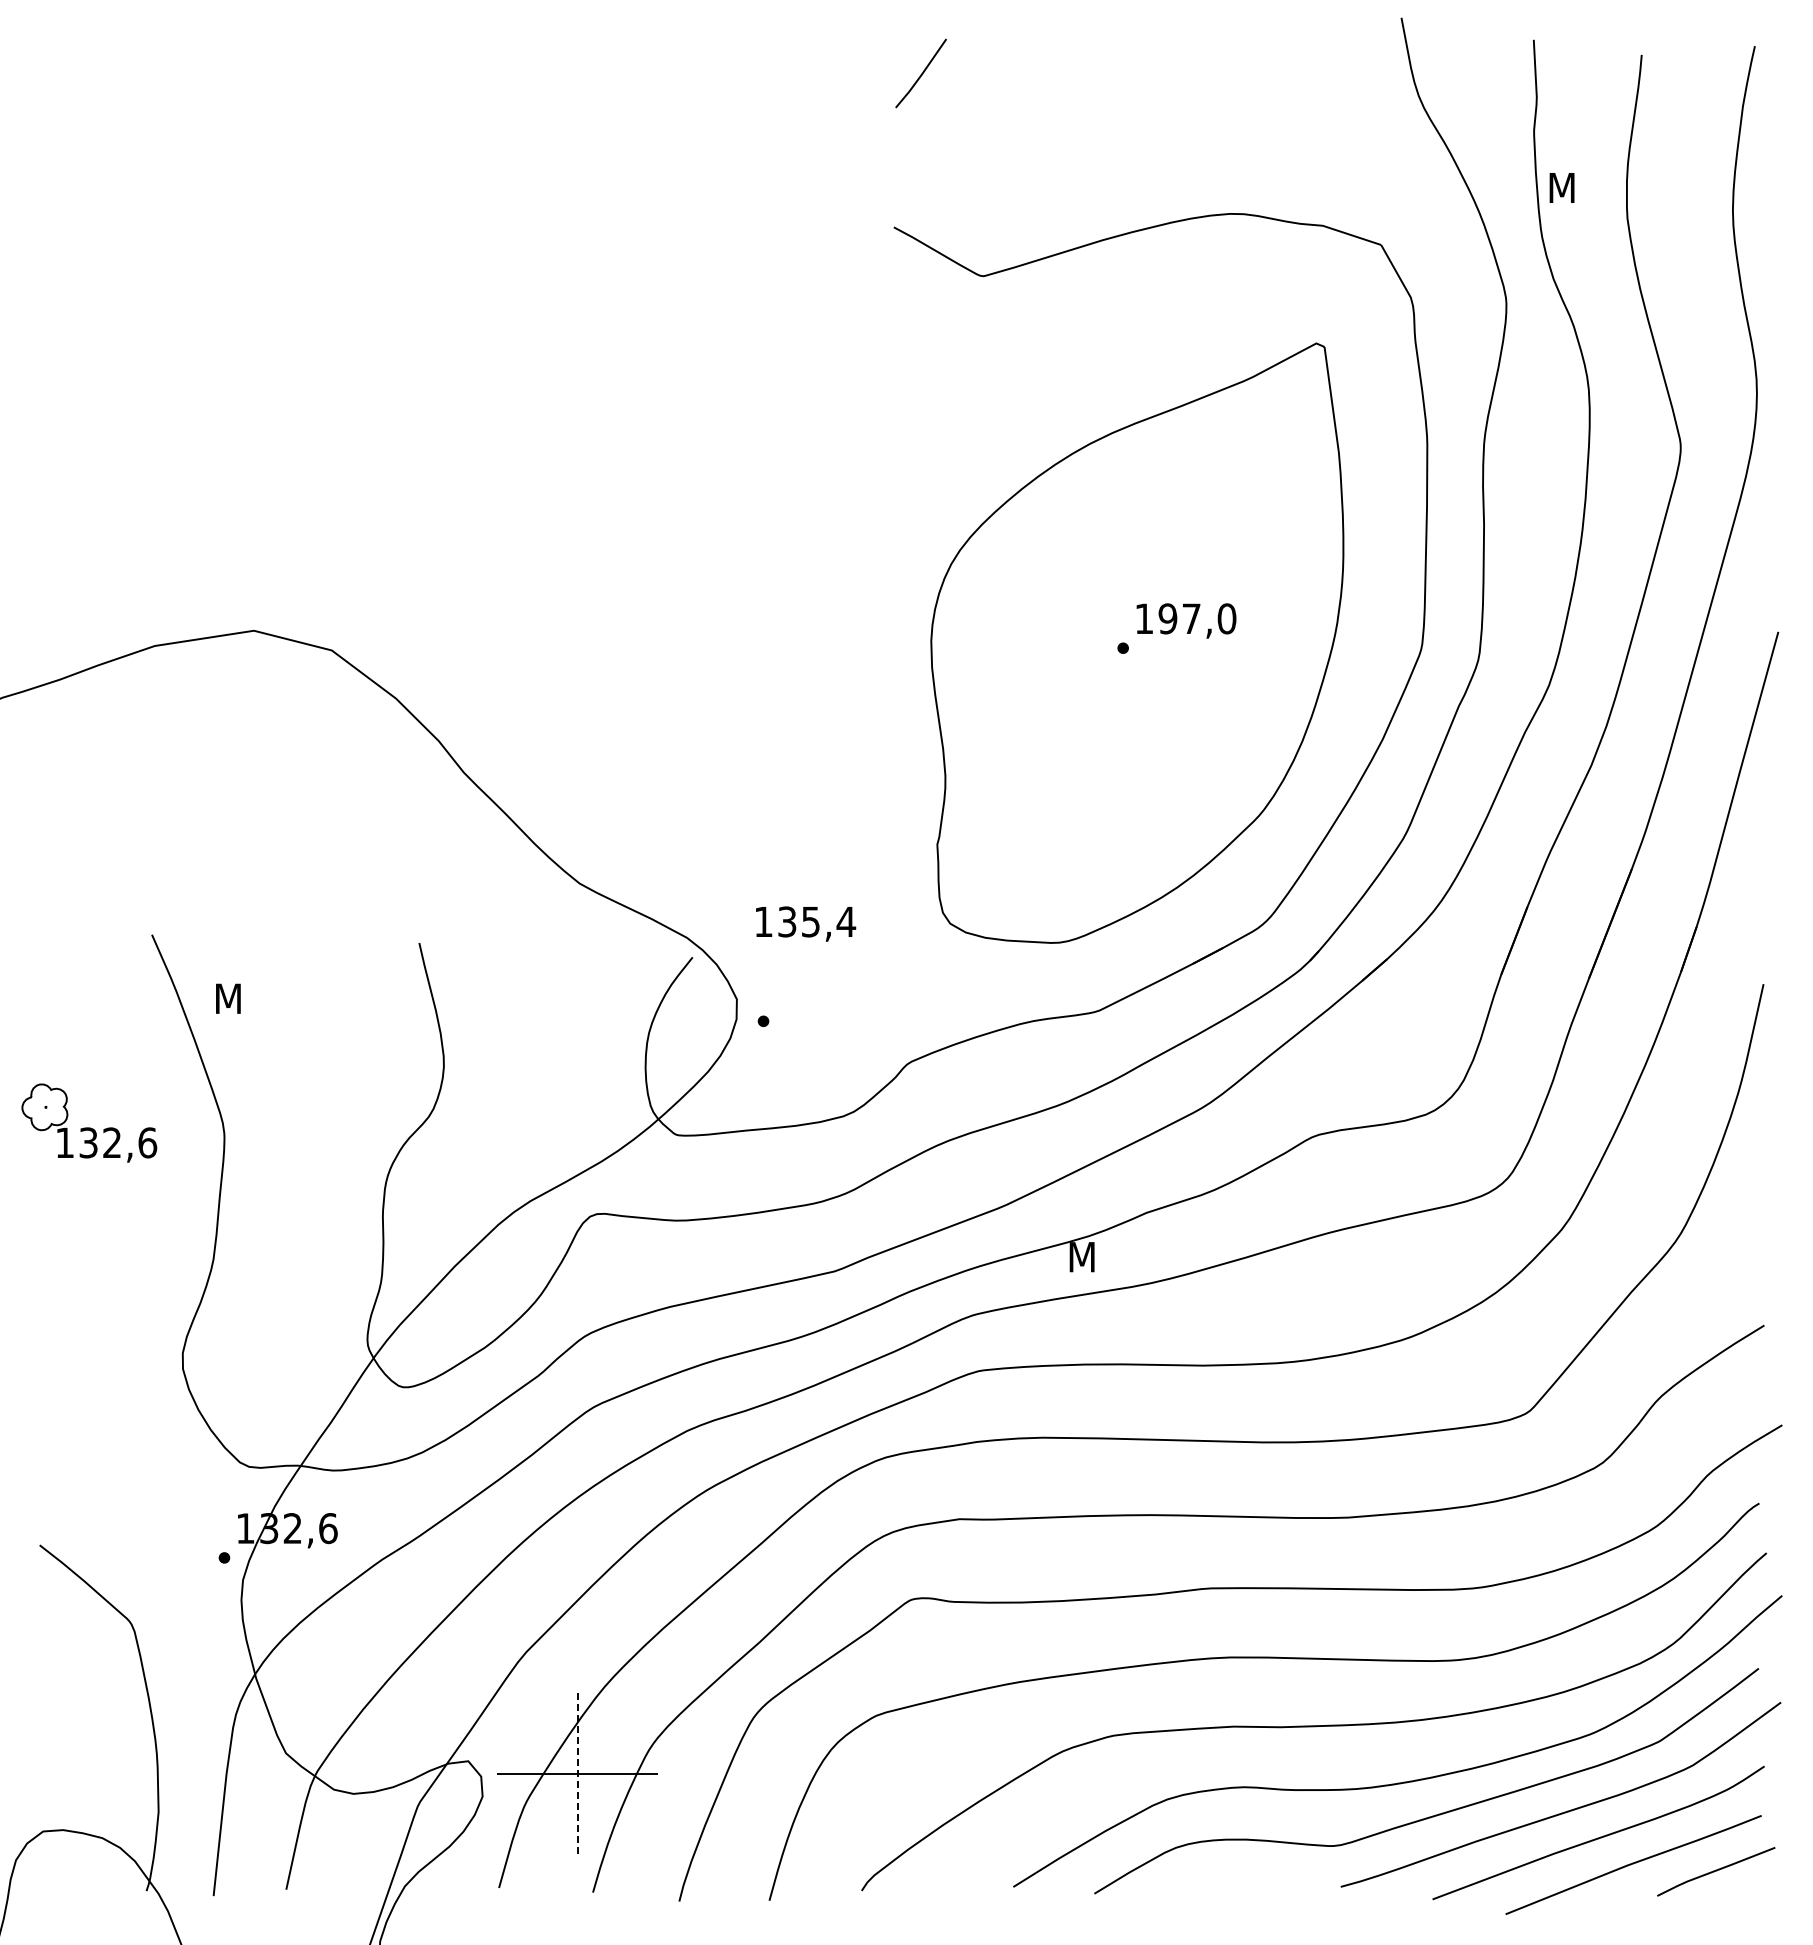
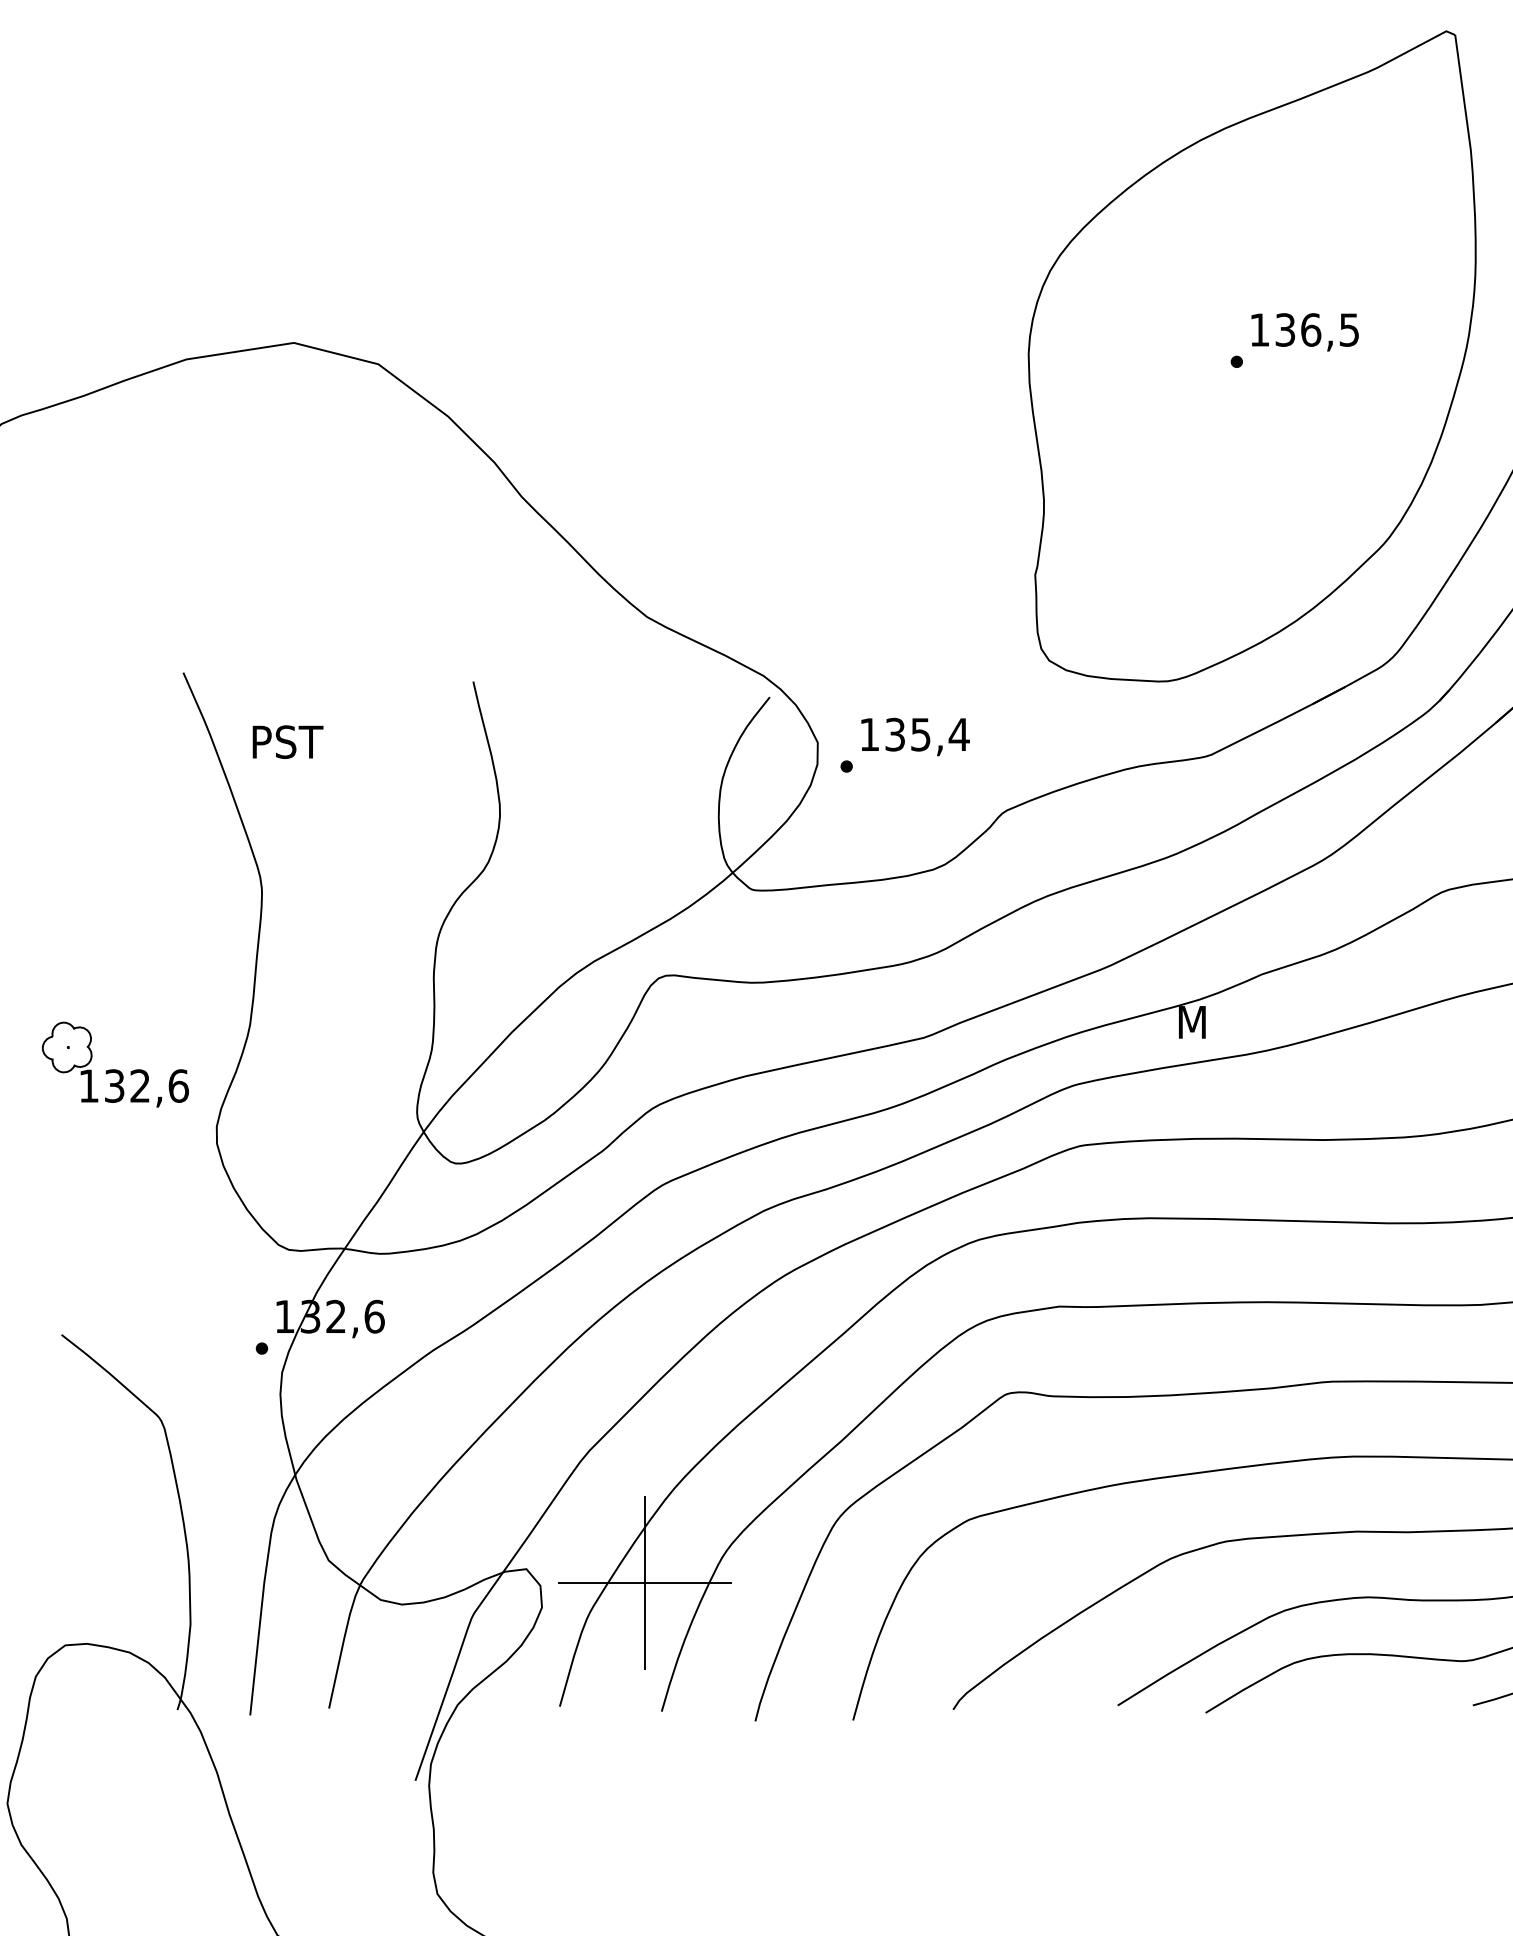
text: (1197, 618) -> (1317, 329), 197,0 -> 136,5
text: (806, 923) -> (916, 736), moved
text: (250, 998) -> (290, 741), M -> PST
part: (89, 1122) -> (115, 1063), moved
line: (577, 1774) -> (644, 1583), dashed -> solid

